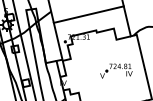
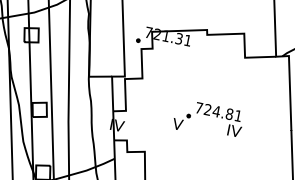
part: (116, 70) -> (208, 118), moved

